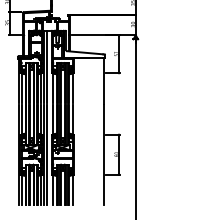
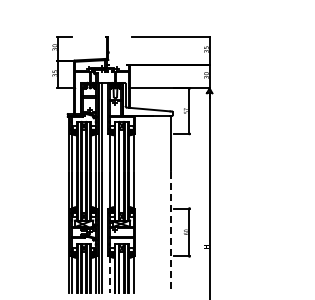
line: (104, 154) -> (171, 232), solid -> dashed
line: (52, 189) -> (109, 274), solid -> dashed

